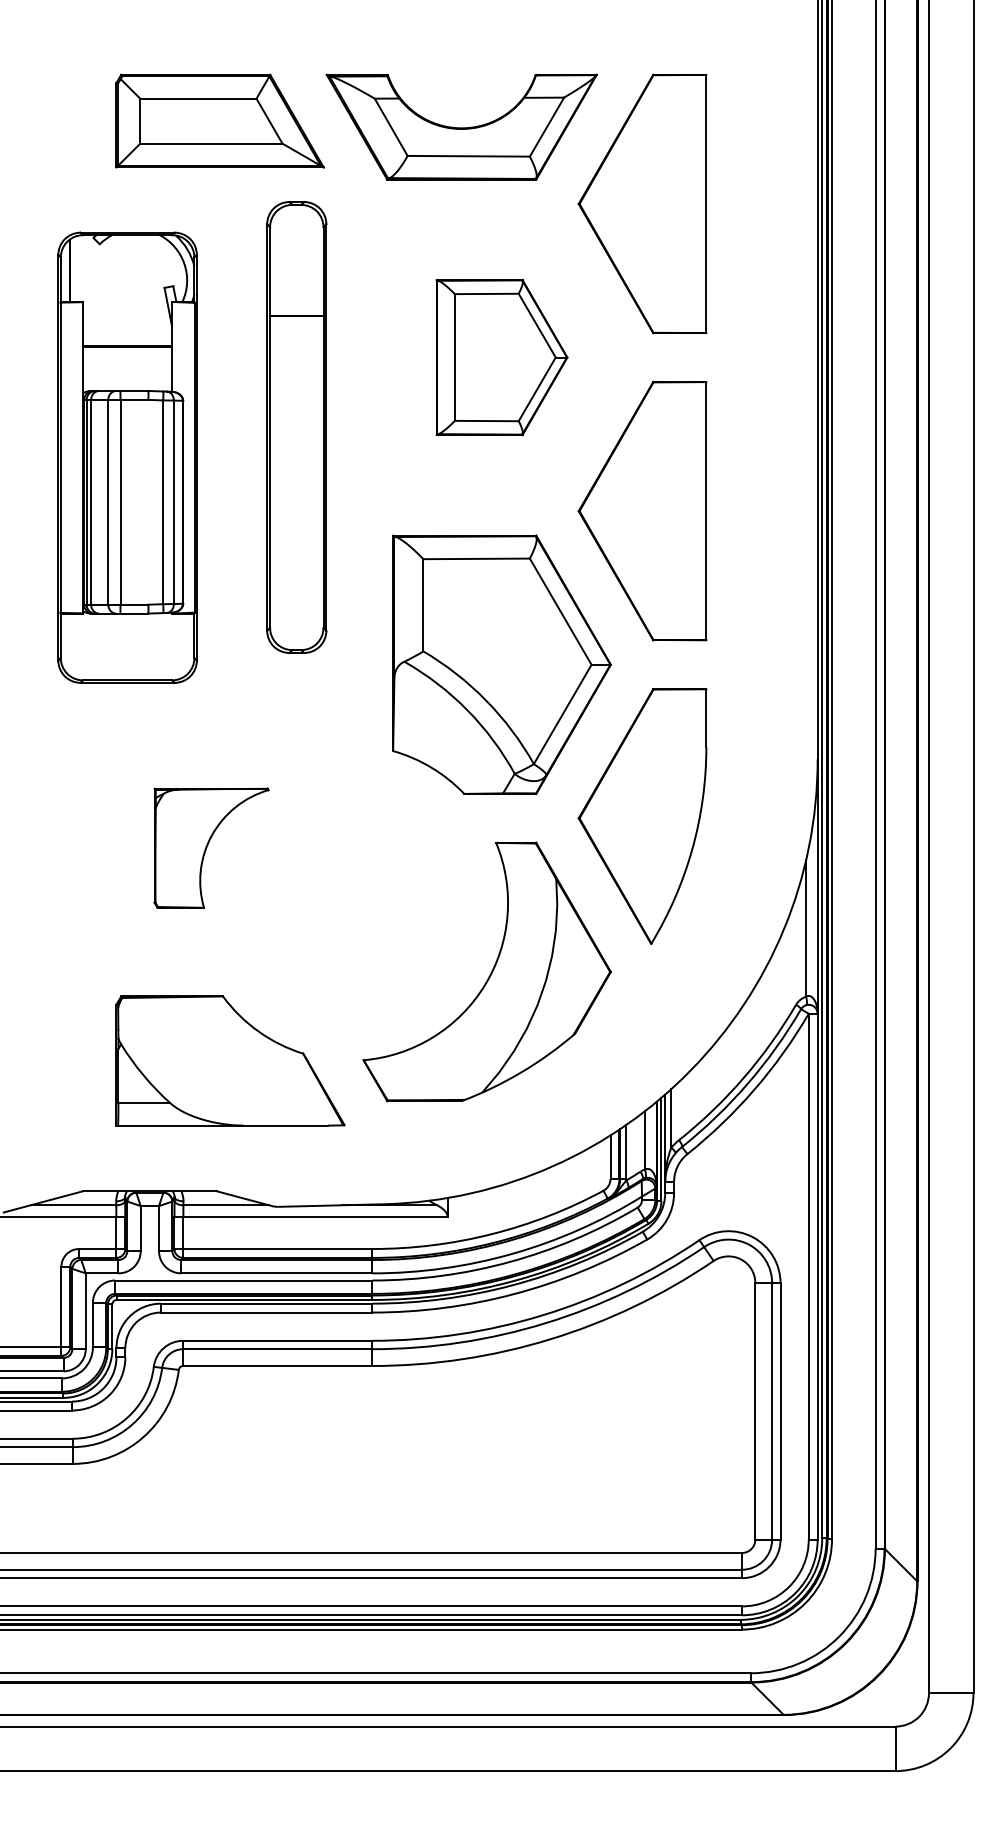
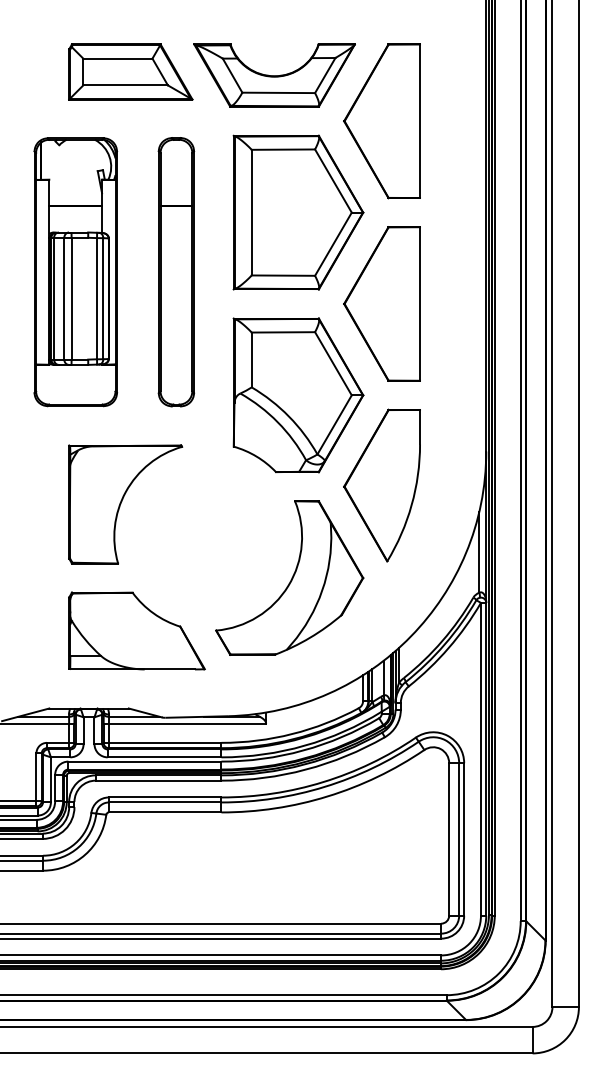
part: (502, 357) -> (298, 212), size x1.67
part: (296, 427) -> (176, 272), moved
part: (211, 848) -> (125, 504), size x1.67

